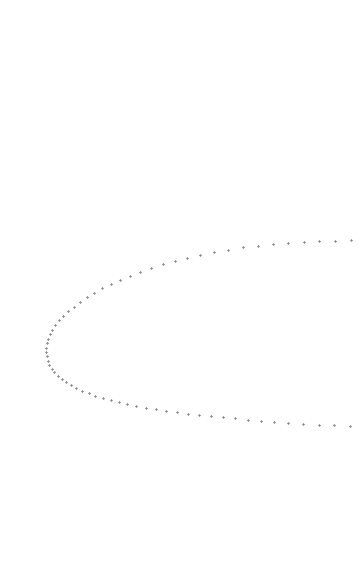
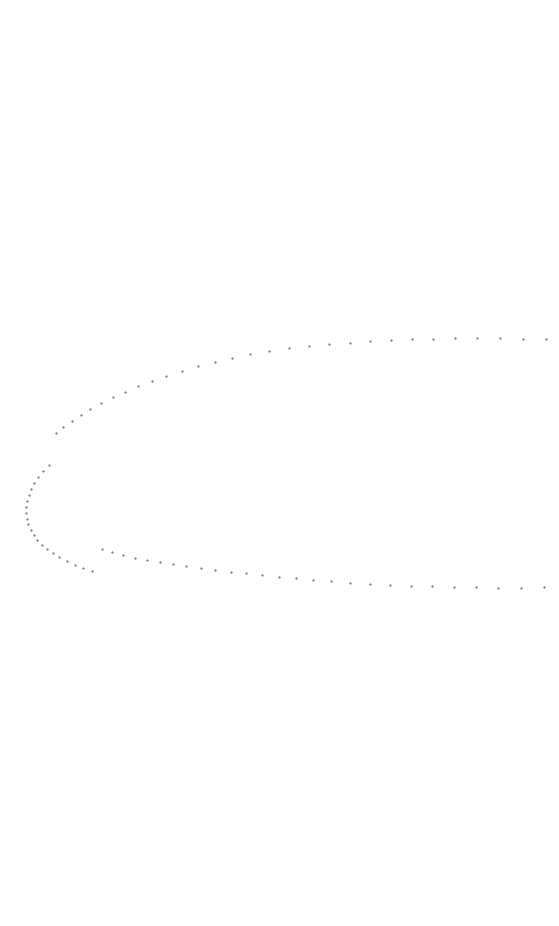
part: (52, 368) -> (35, 535), moved

